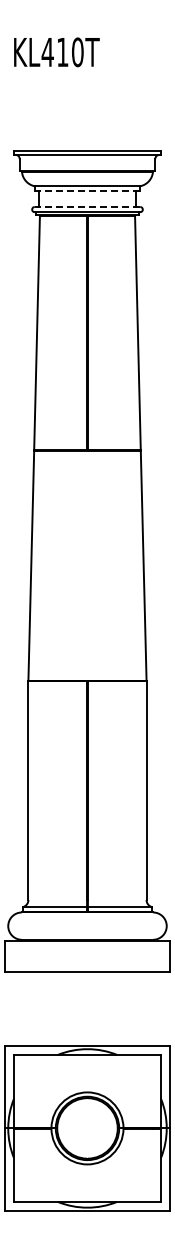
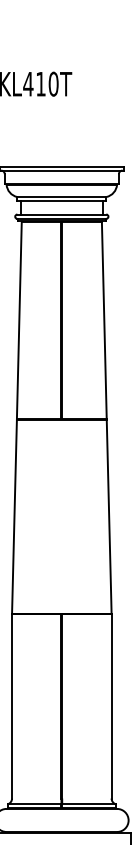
line: (87, 191) -> (61, 201), dashed -> solid
line: (87, 207) -> (61, 214), dashed -> solid

